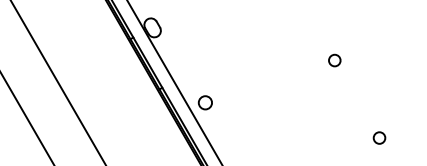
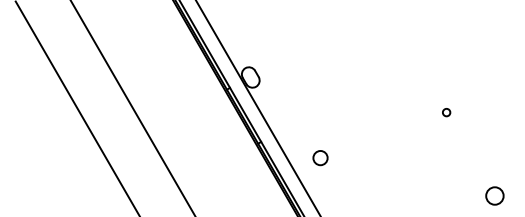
circle: (334, 60) -> (446, 112), size x0.6
circle: (205, 103) -> (320, 158), moved
circle: (379, 137) -> (494, 195), size x1.4

